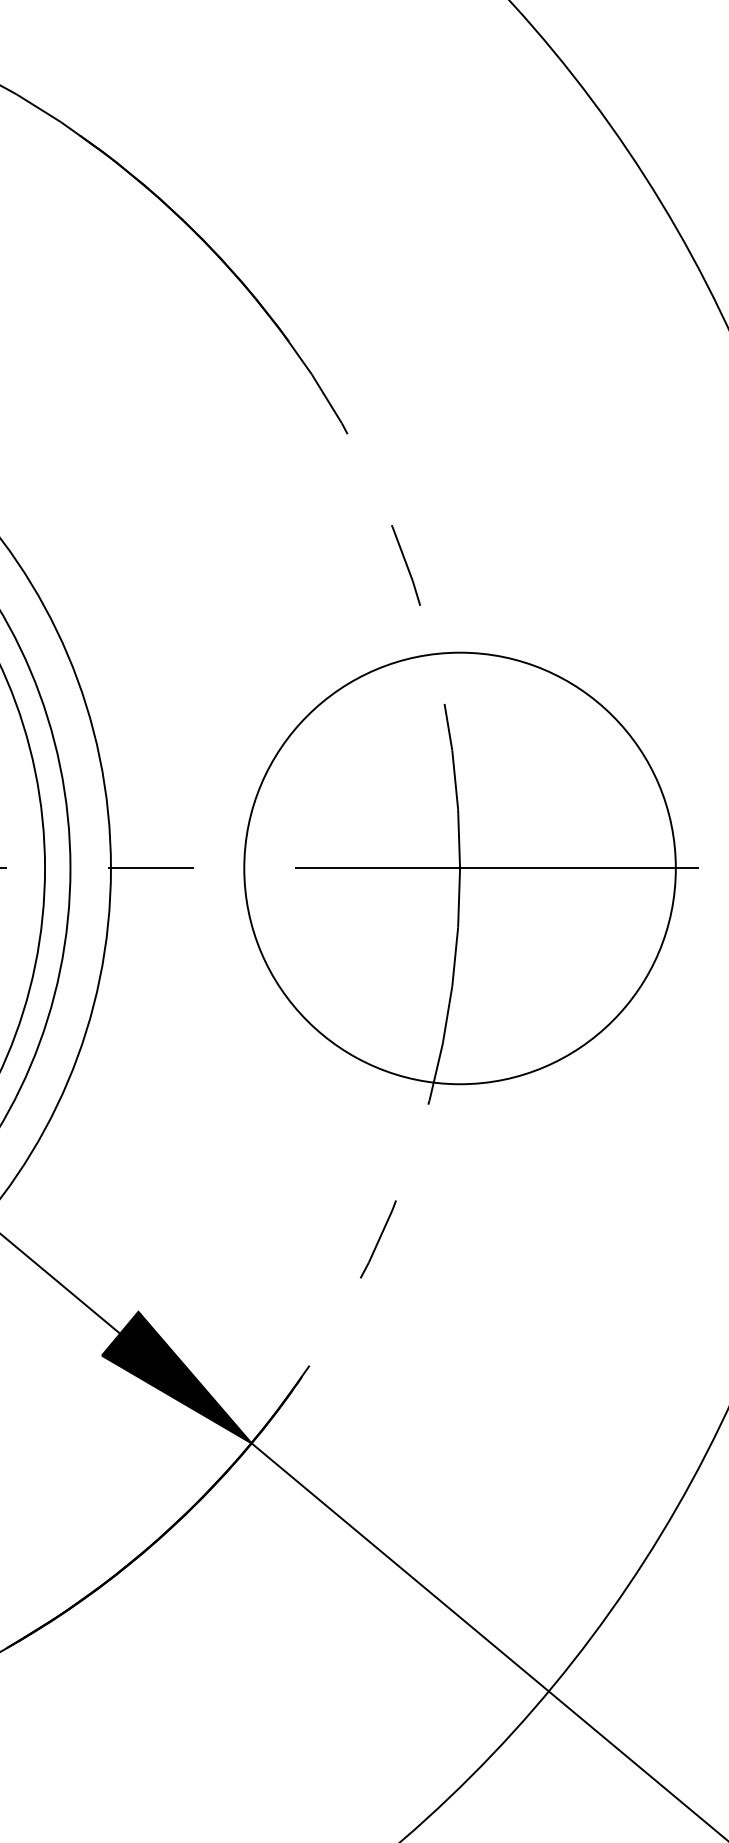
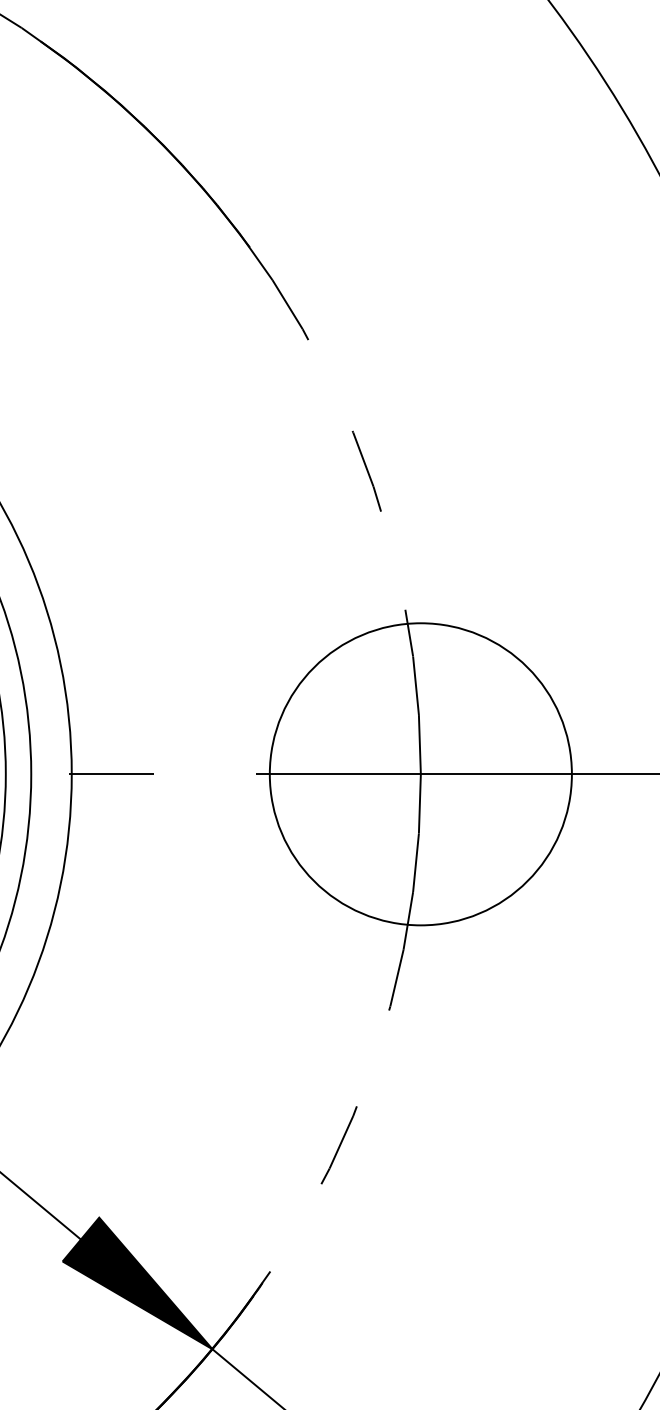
circle: (459, 868) -> (420, 774), size x0.7

